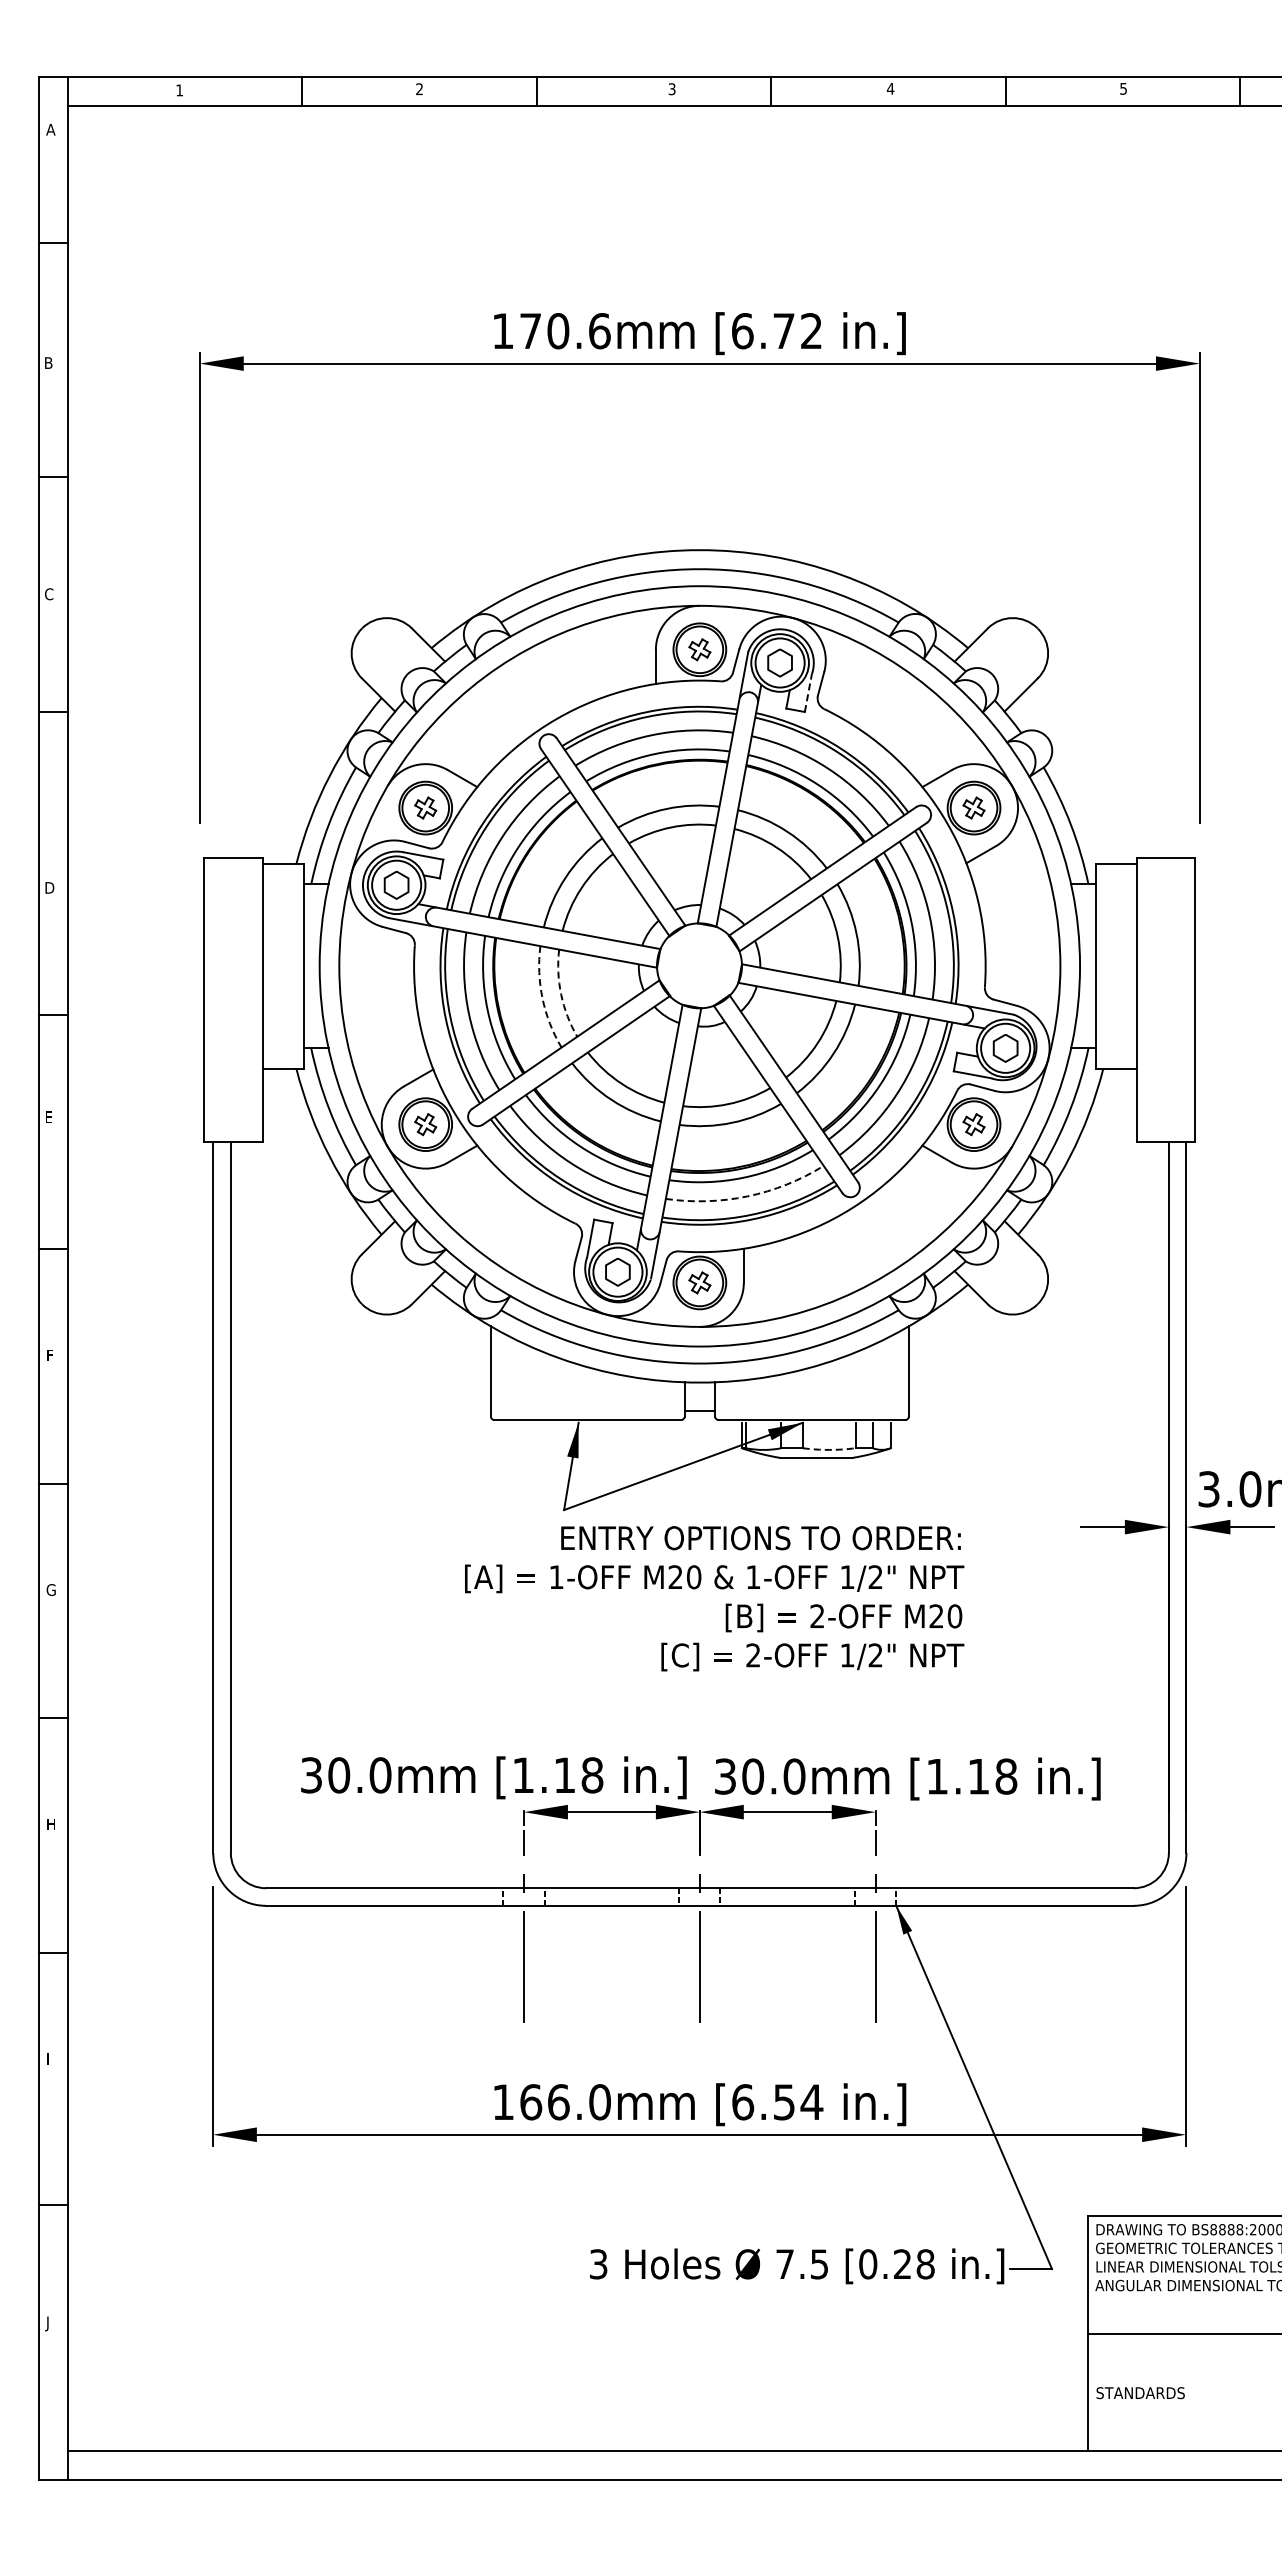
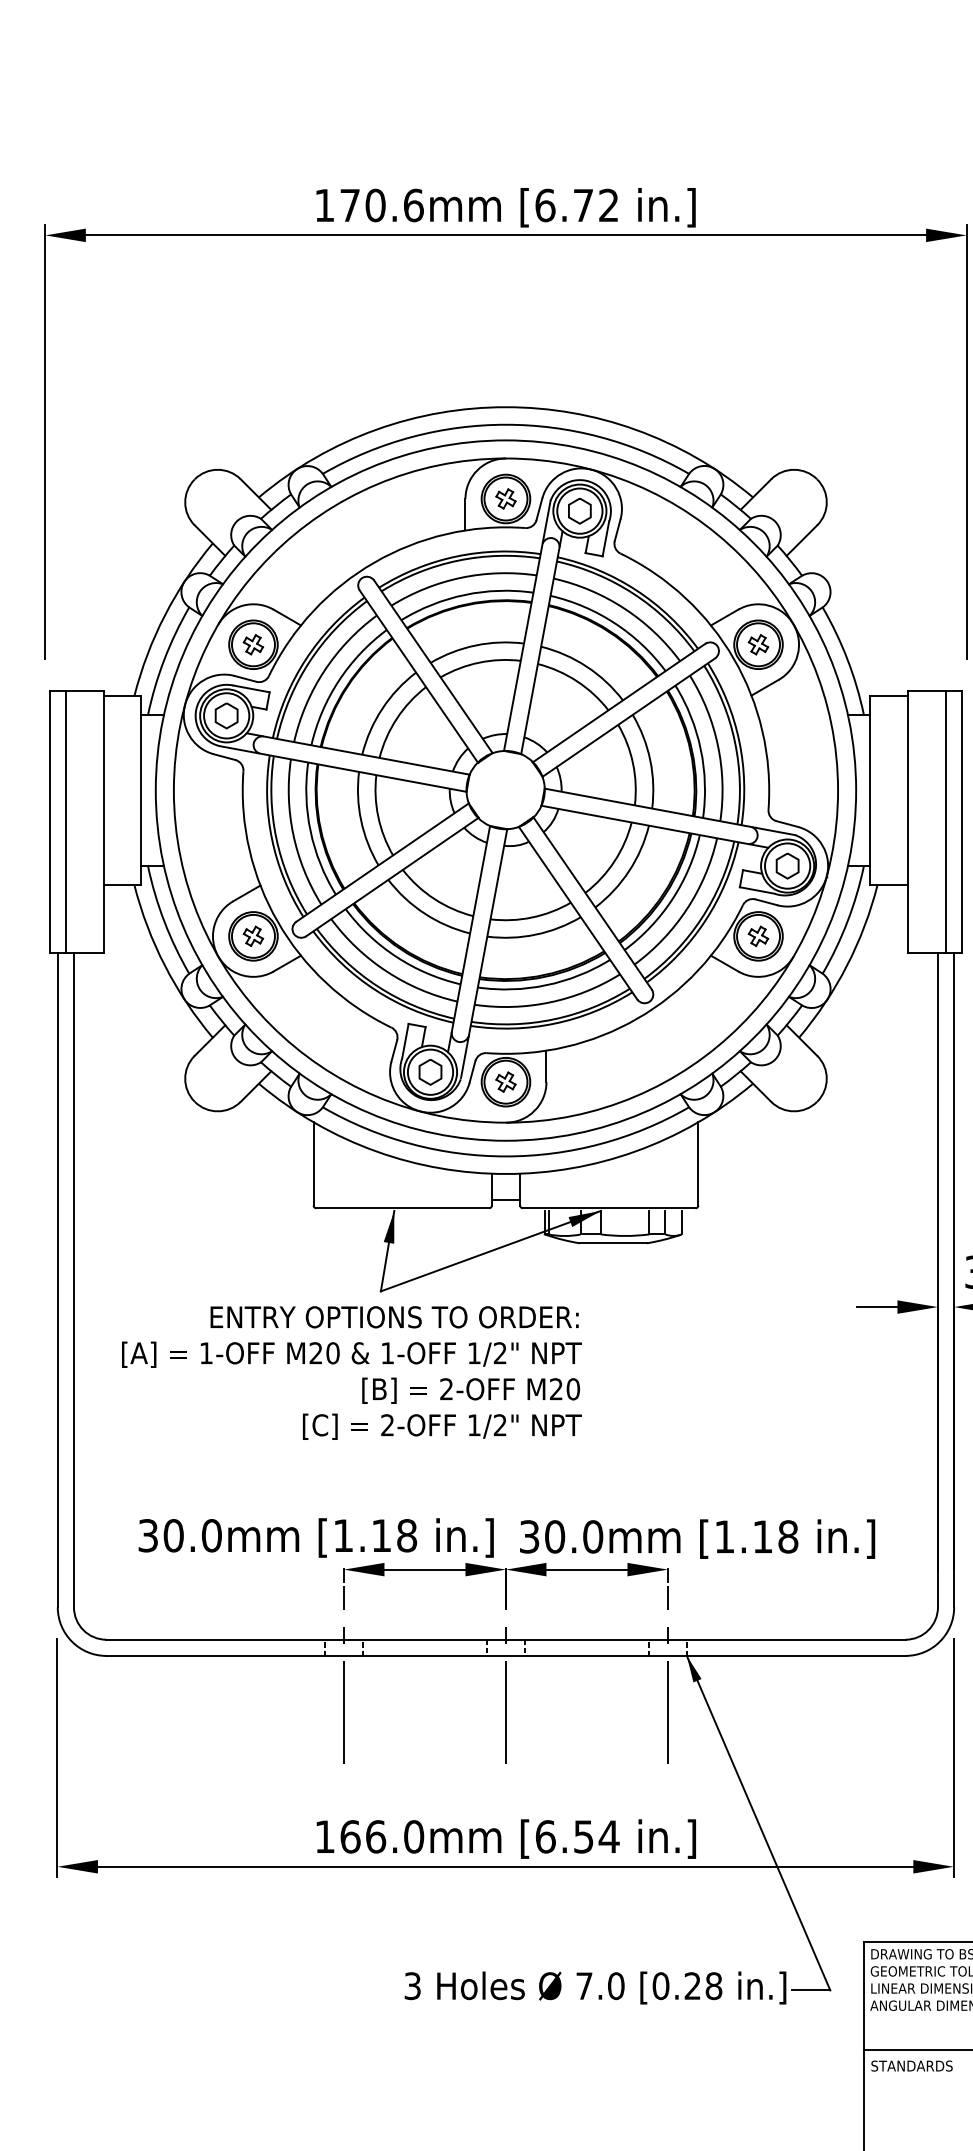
line: (808, 692) -> (606, 538), dashed -> solid
arc: (561, 994) -> (378, 816), dashed -> solid
arc: (542, 998) -> (361, 820), dashed -> solid
line: (222, 999) -> (66, 821), added
line: (1177, 999) -> (945, 821), added
arc: (747, 1196) -> (549, 1002), dashed -> solid
arc: (829, 1449) -> (625, 1235), dashed -> solid
text: (714, 1598) -> (351, 1372), moved
text: (819, 2264) -> (616, 1986), 7.5 -> 7.0
text: (1140, 2393) -> (911, 2066), moved

